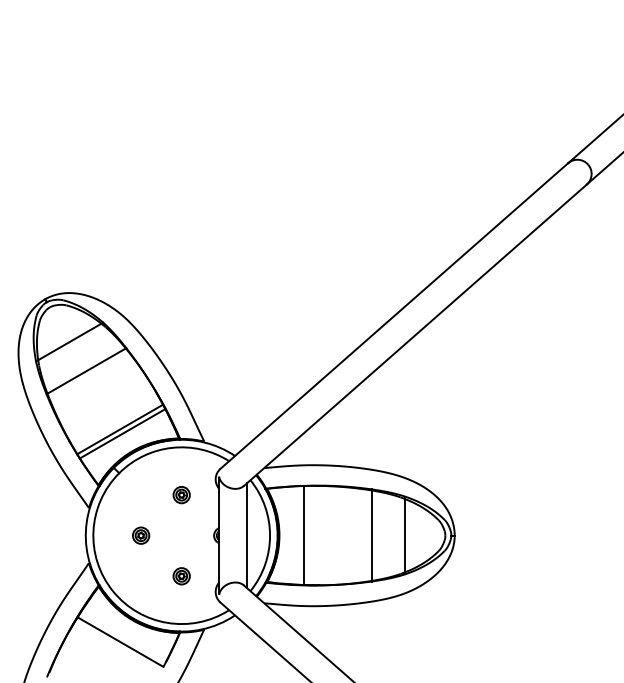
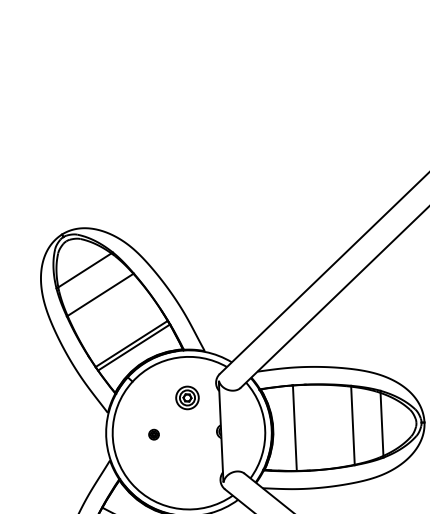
part: (181, 495) -> (187, 398), size x1.6
part: (141, 535) -> (154, 434), size x0.7
line: (247, 535) -> (245, 430), removed
part: (181, 576) -> (190, 468), removed

